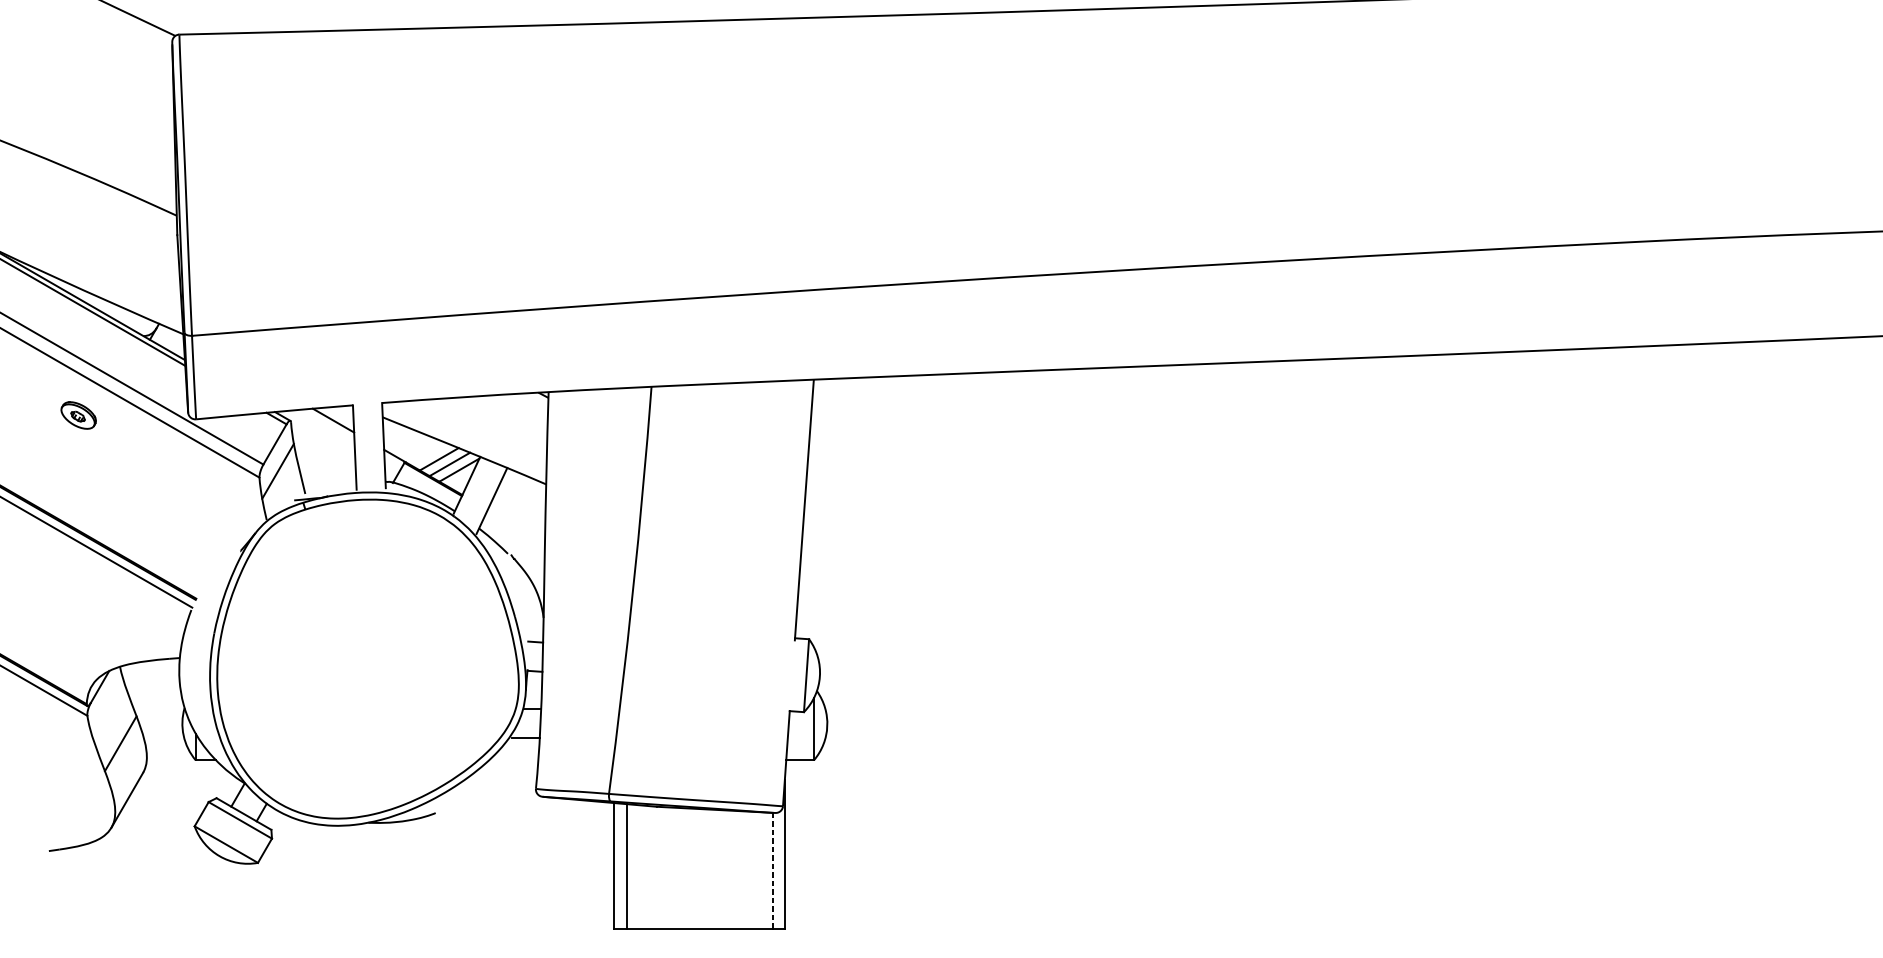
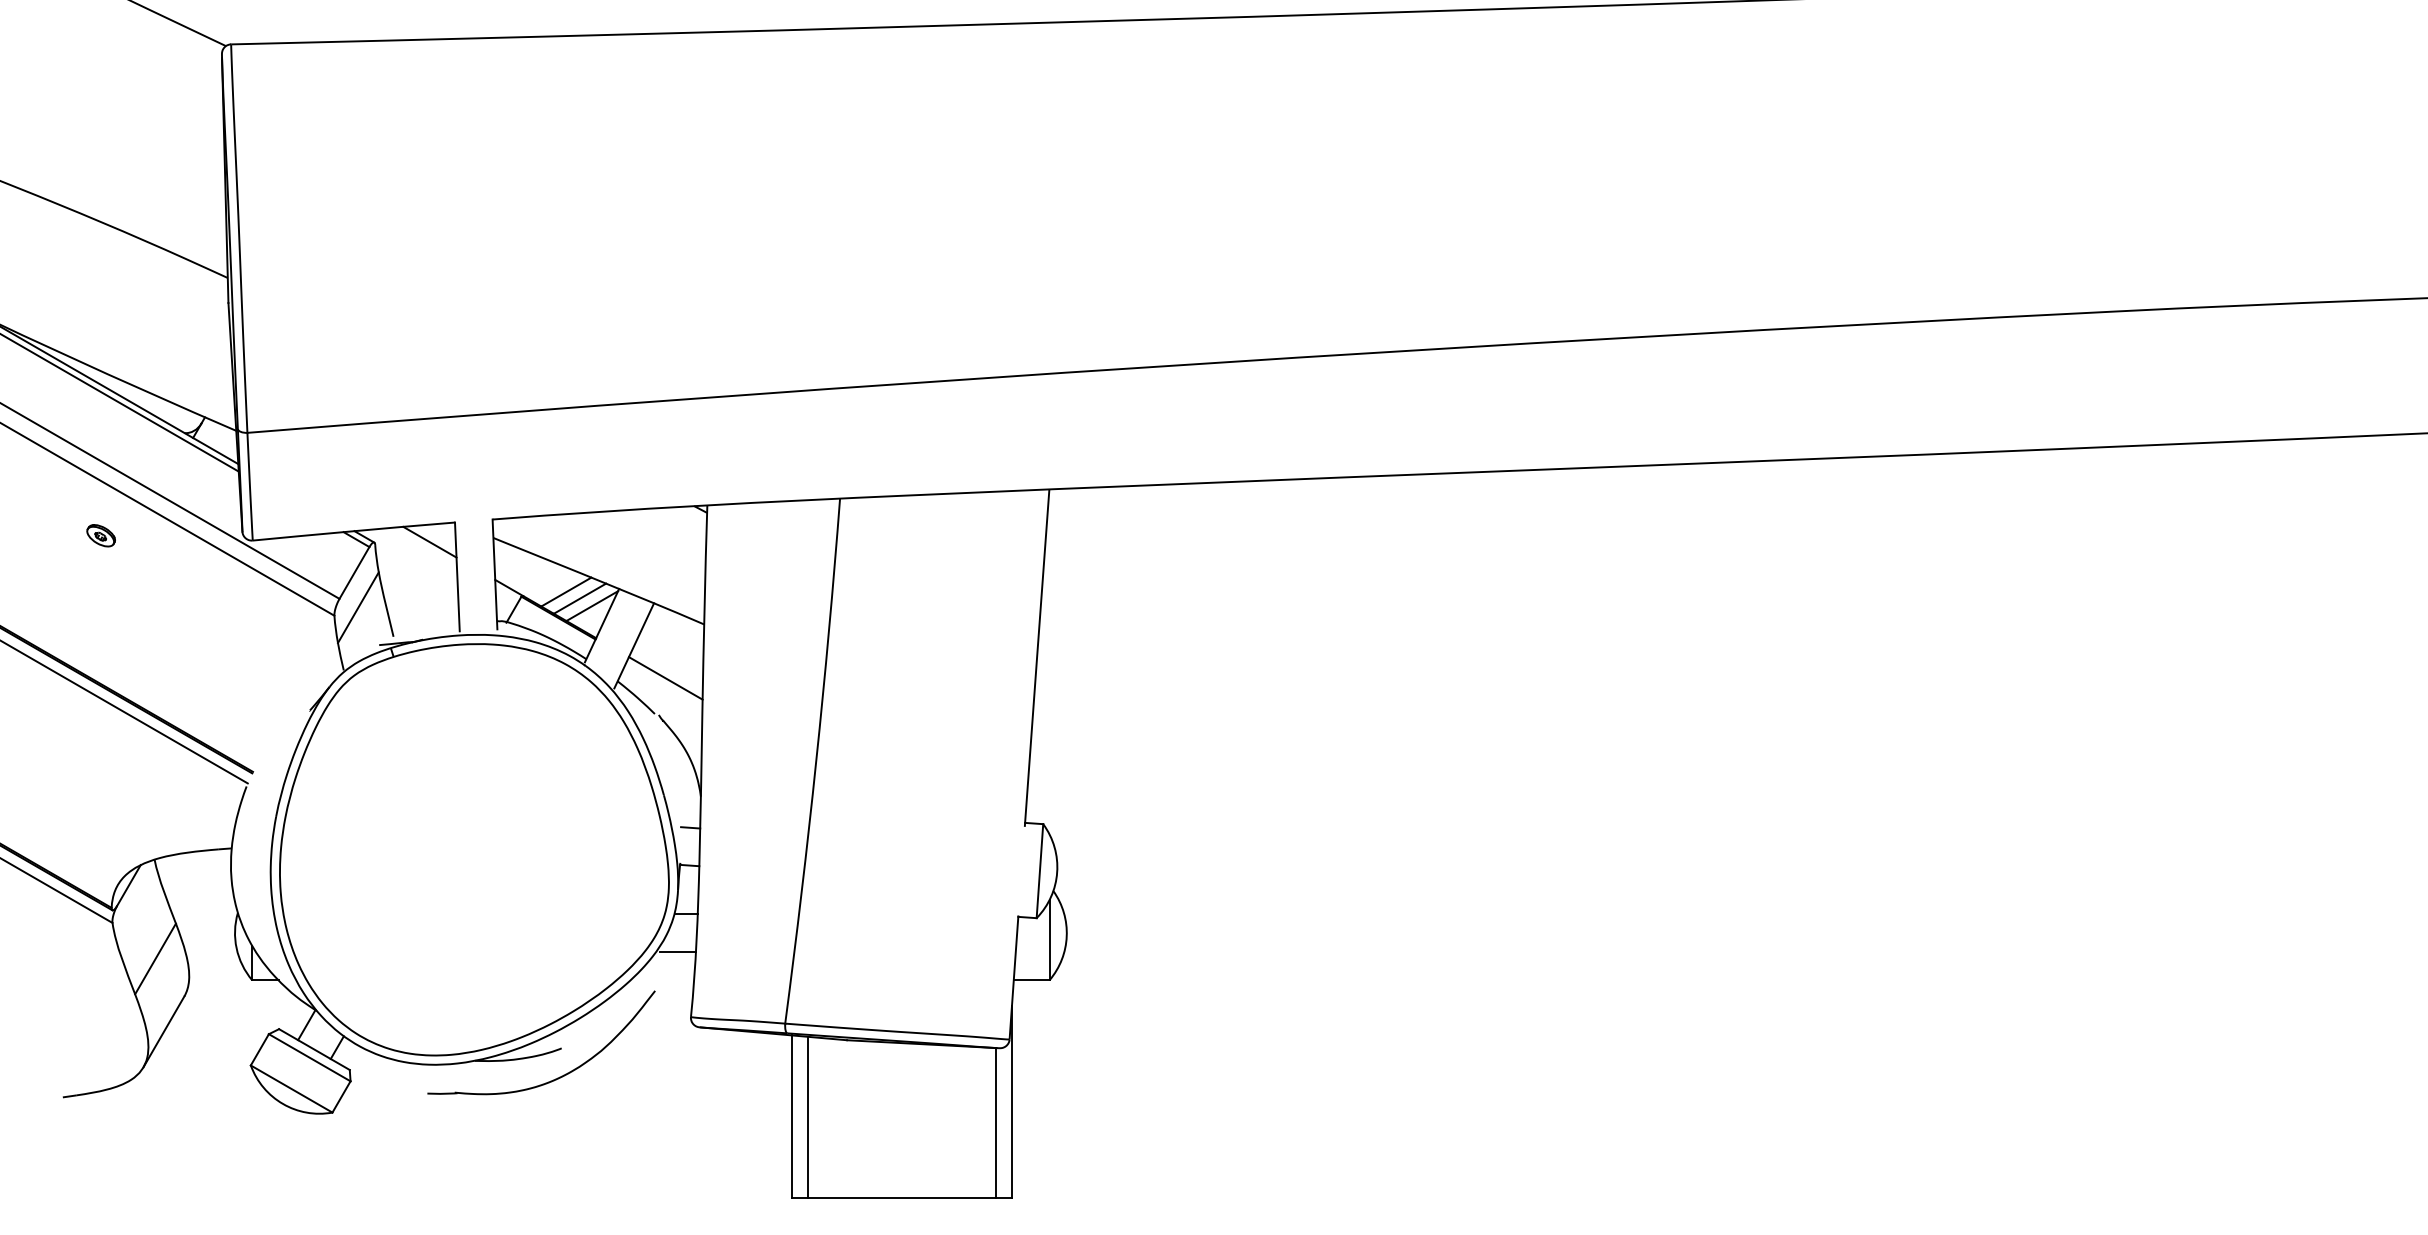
part: (78, 415) -> (100, 535), size x0.62
line: (516, 526) -> (665, 678), added
part: (434, 834) -> (559, 1076), added
line: (772, 870) -> (996, 1122), dashed -> solid

